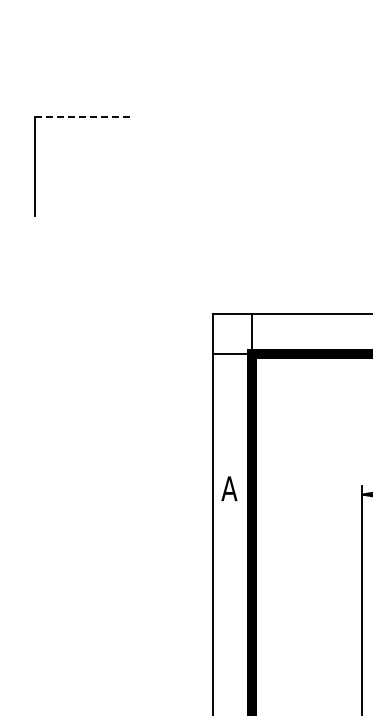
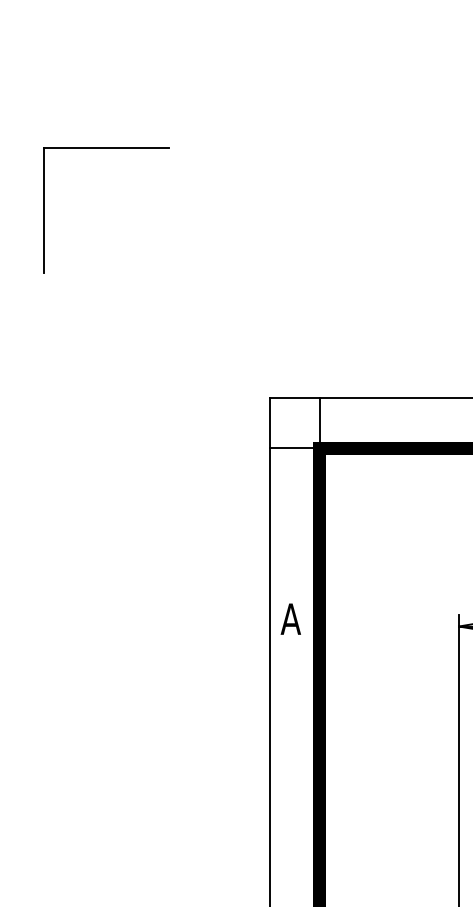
line: (84, 116) -> (107, 147), dashed -> solid

